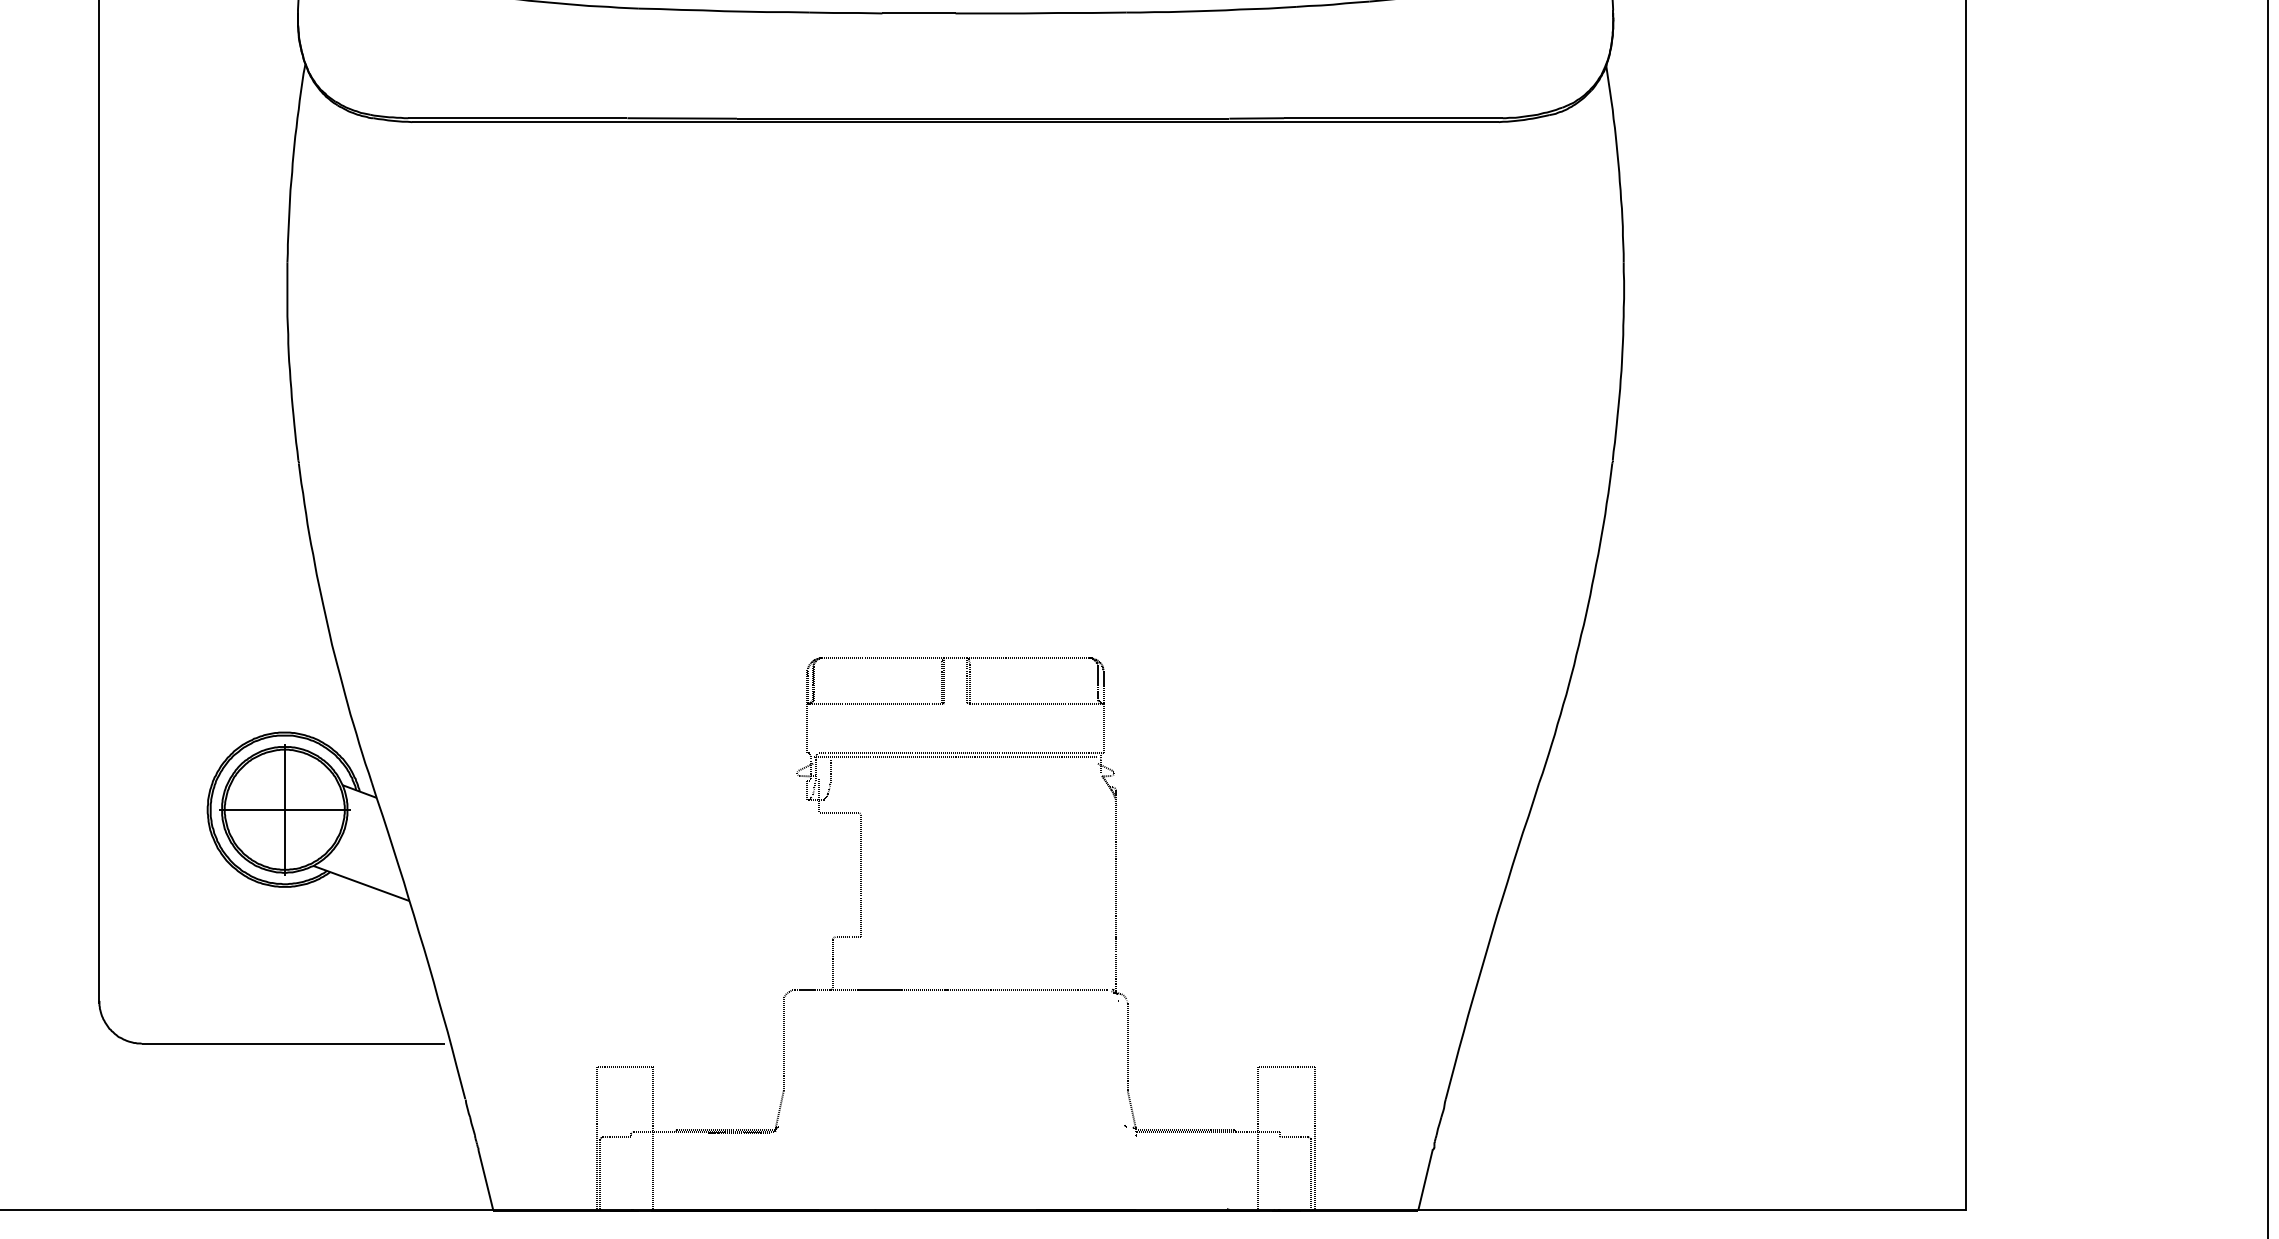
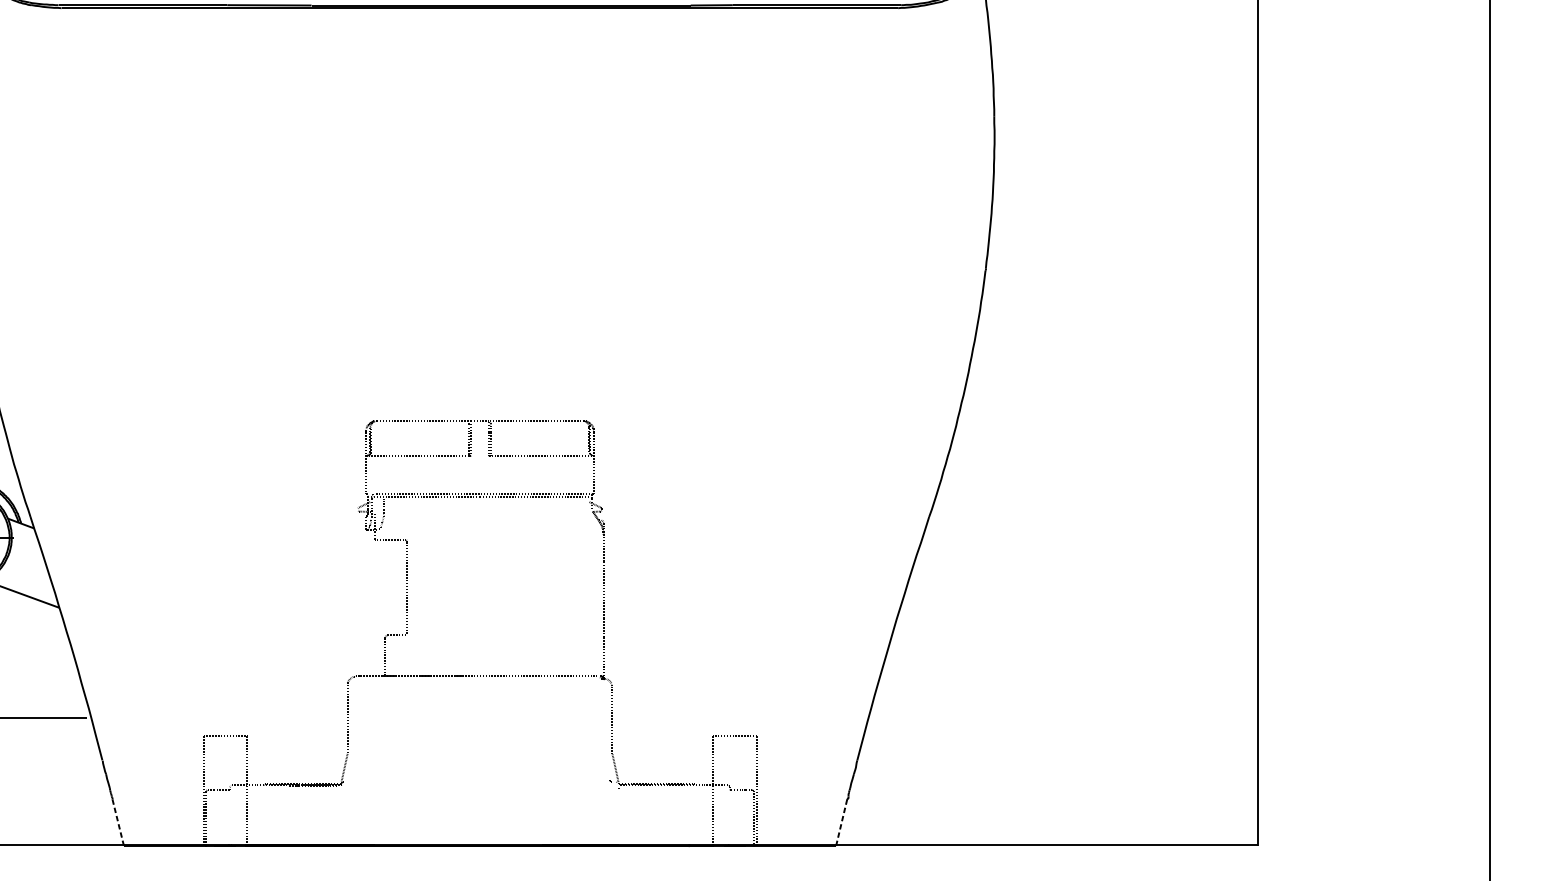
line: (486, 1180) -> (118, 823), solid -> dashed
line: (1425, 1180) -> (841, 823), solid -> dashed

